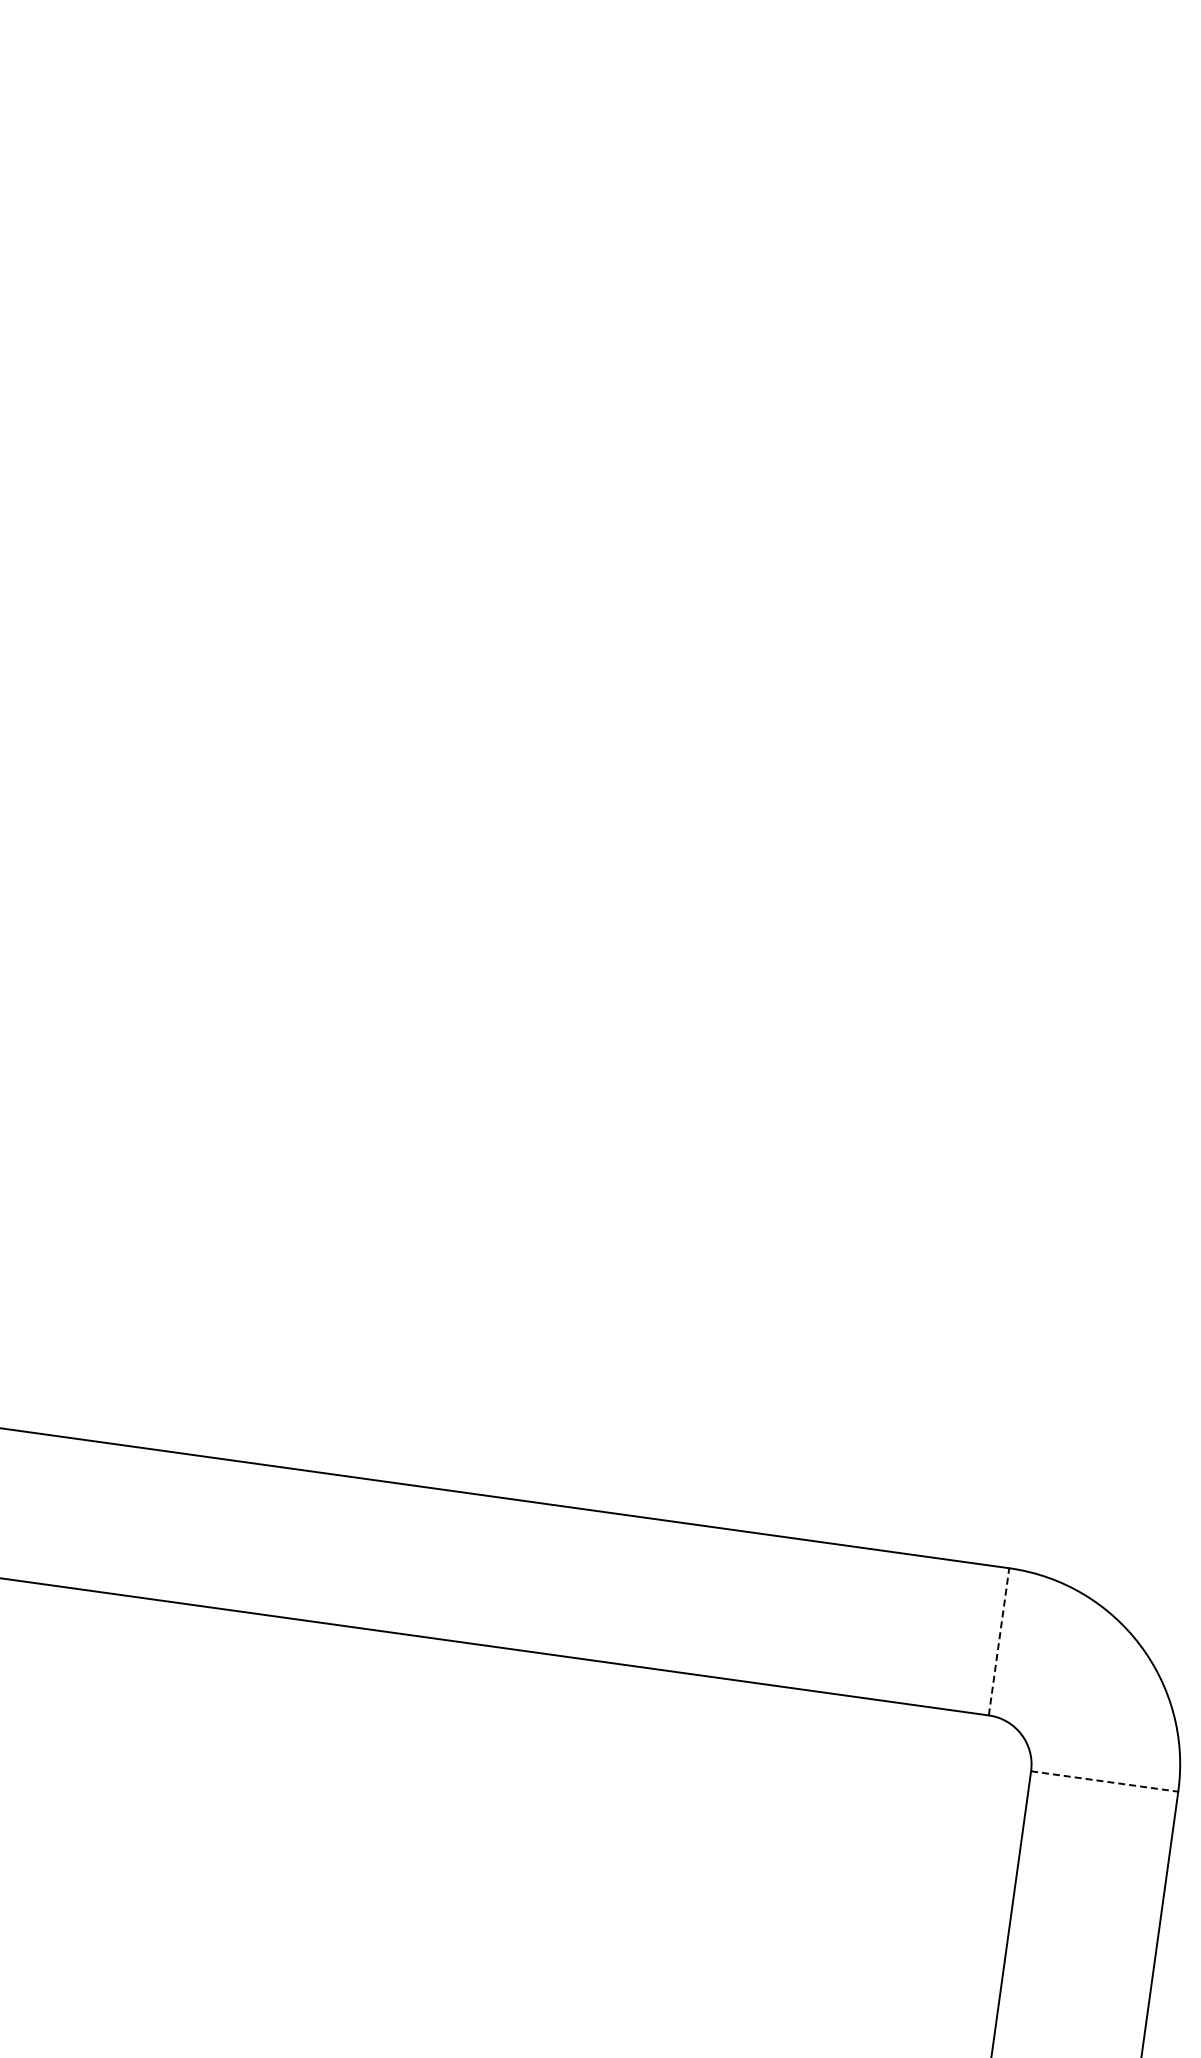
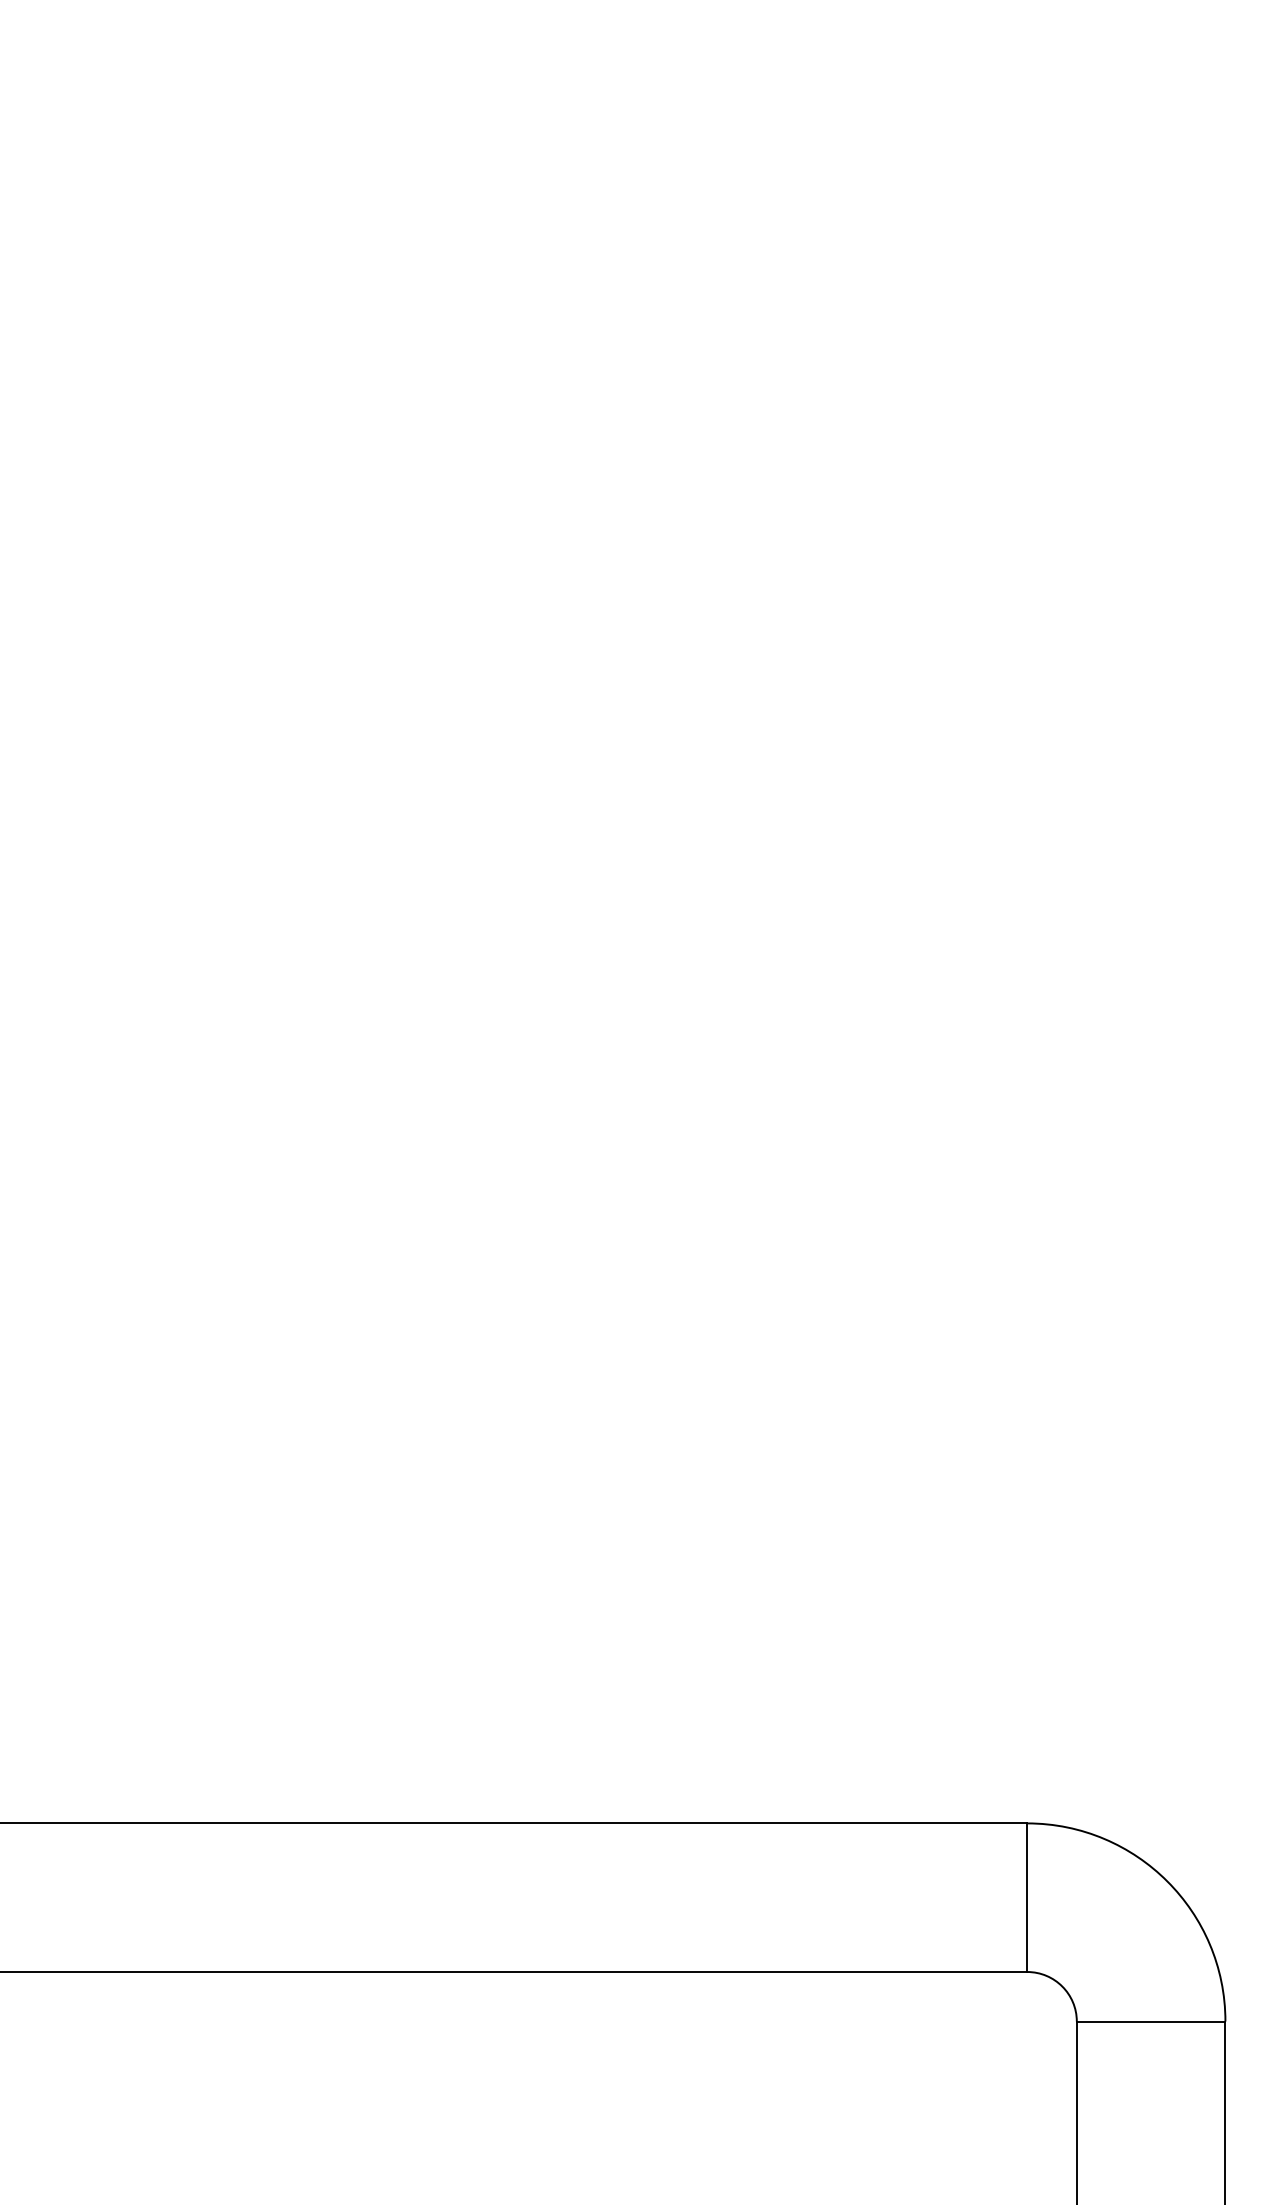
line: (999, 1641) -> (1027, 1897), dashed -> solid
line: (1105, 1781) -> (1151, 2021), dashed -> solid

